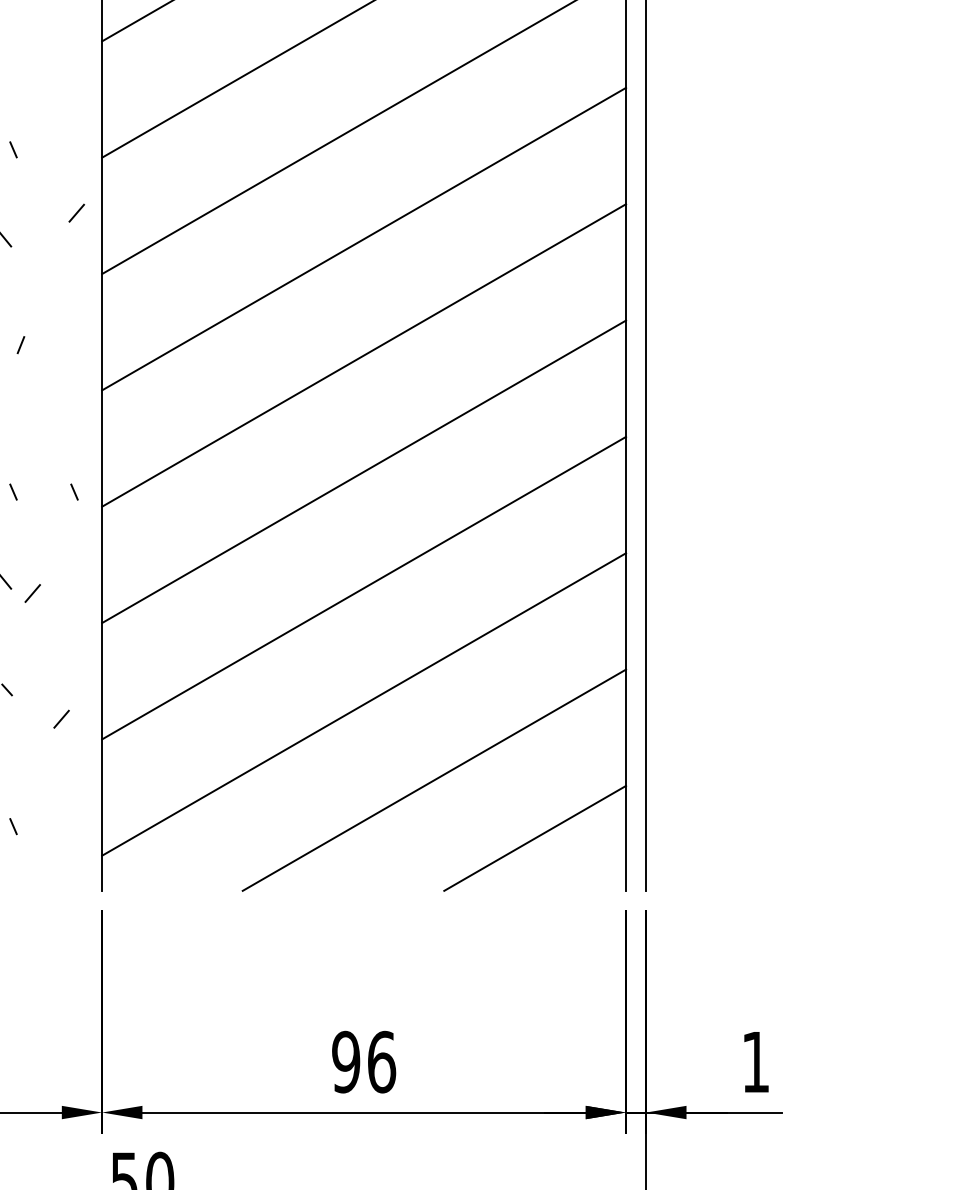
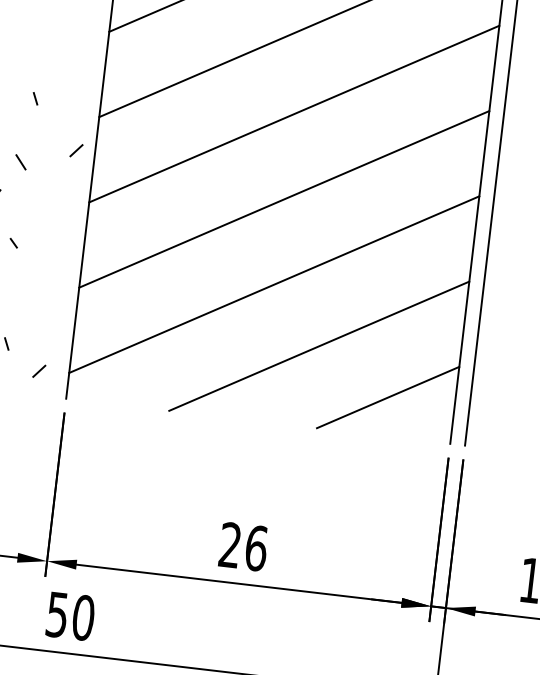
line: (74, 491) -> (80, 103), removed
line: (32, 593) -> (76, 150), moved
line: (61, 718) -> (39, 370), moved
text: (346, 1062) -> (230, 545), 96 -> 26

